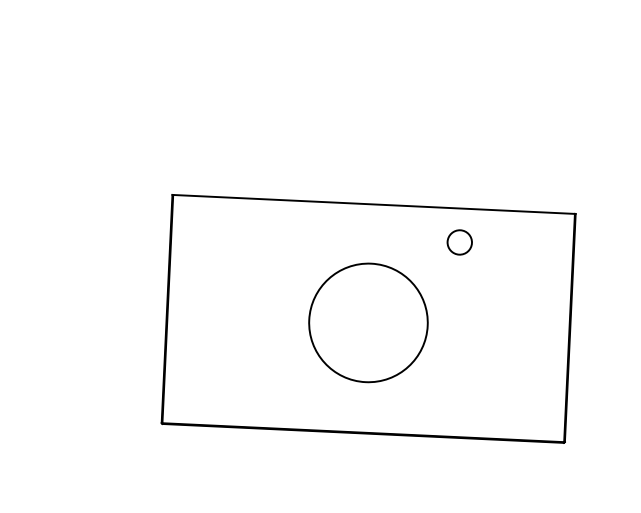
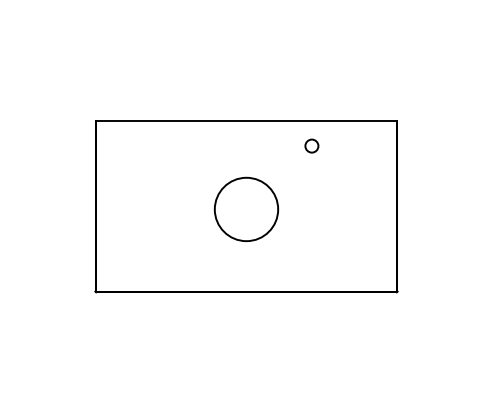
circle: (459, 241) -> (311, 145), size x0.71
circle: (368, 322) -> (246, 209), size x0.71

